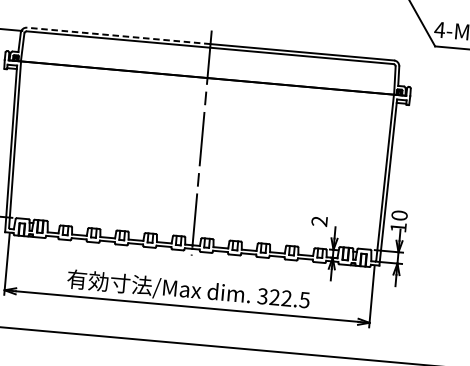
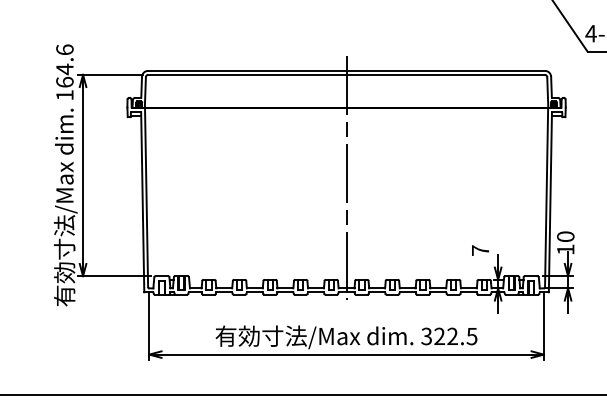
line: (118, 35) -> (246, 70), dashed -> solid
text: (319, 221) -> (480, 250), 2 -> 7

